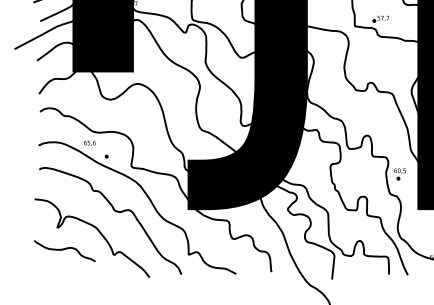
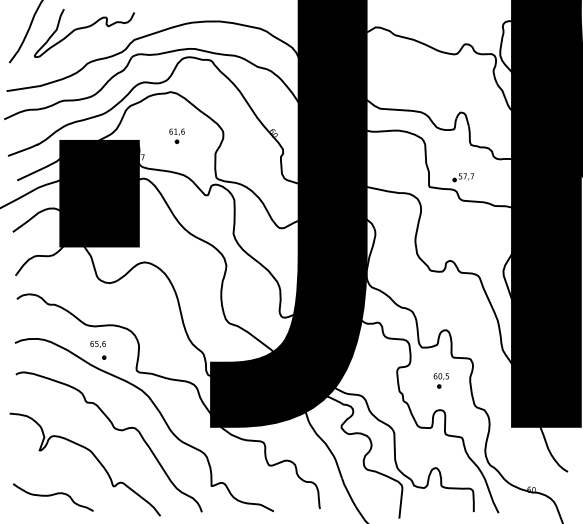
text: (89, 142) -> (97, 343), moved
part: (400, 174) -> (441, 380), moved
curve: (64, 249) -> (53, 495), moved

